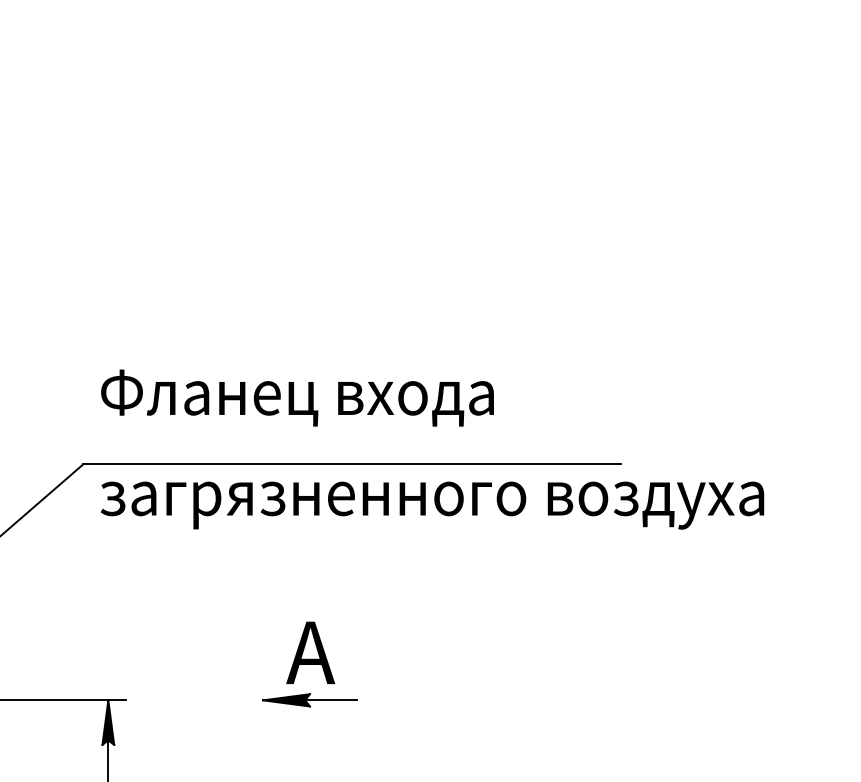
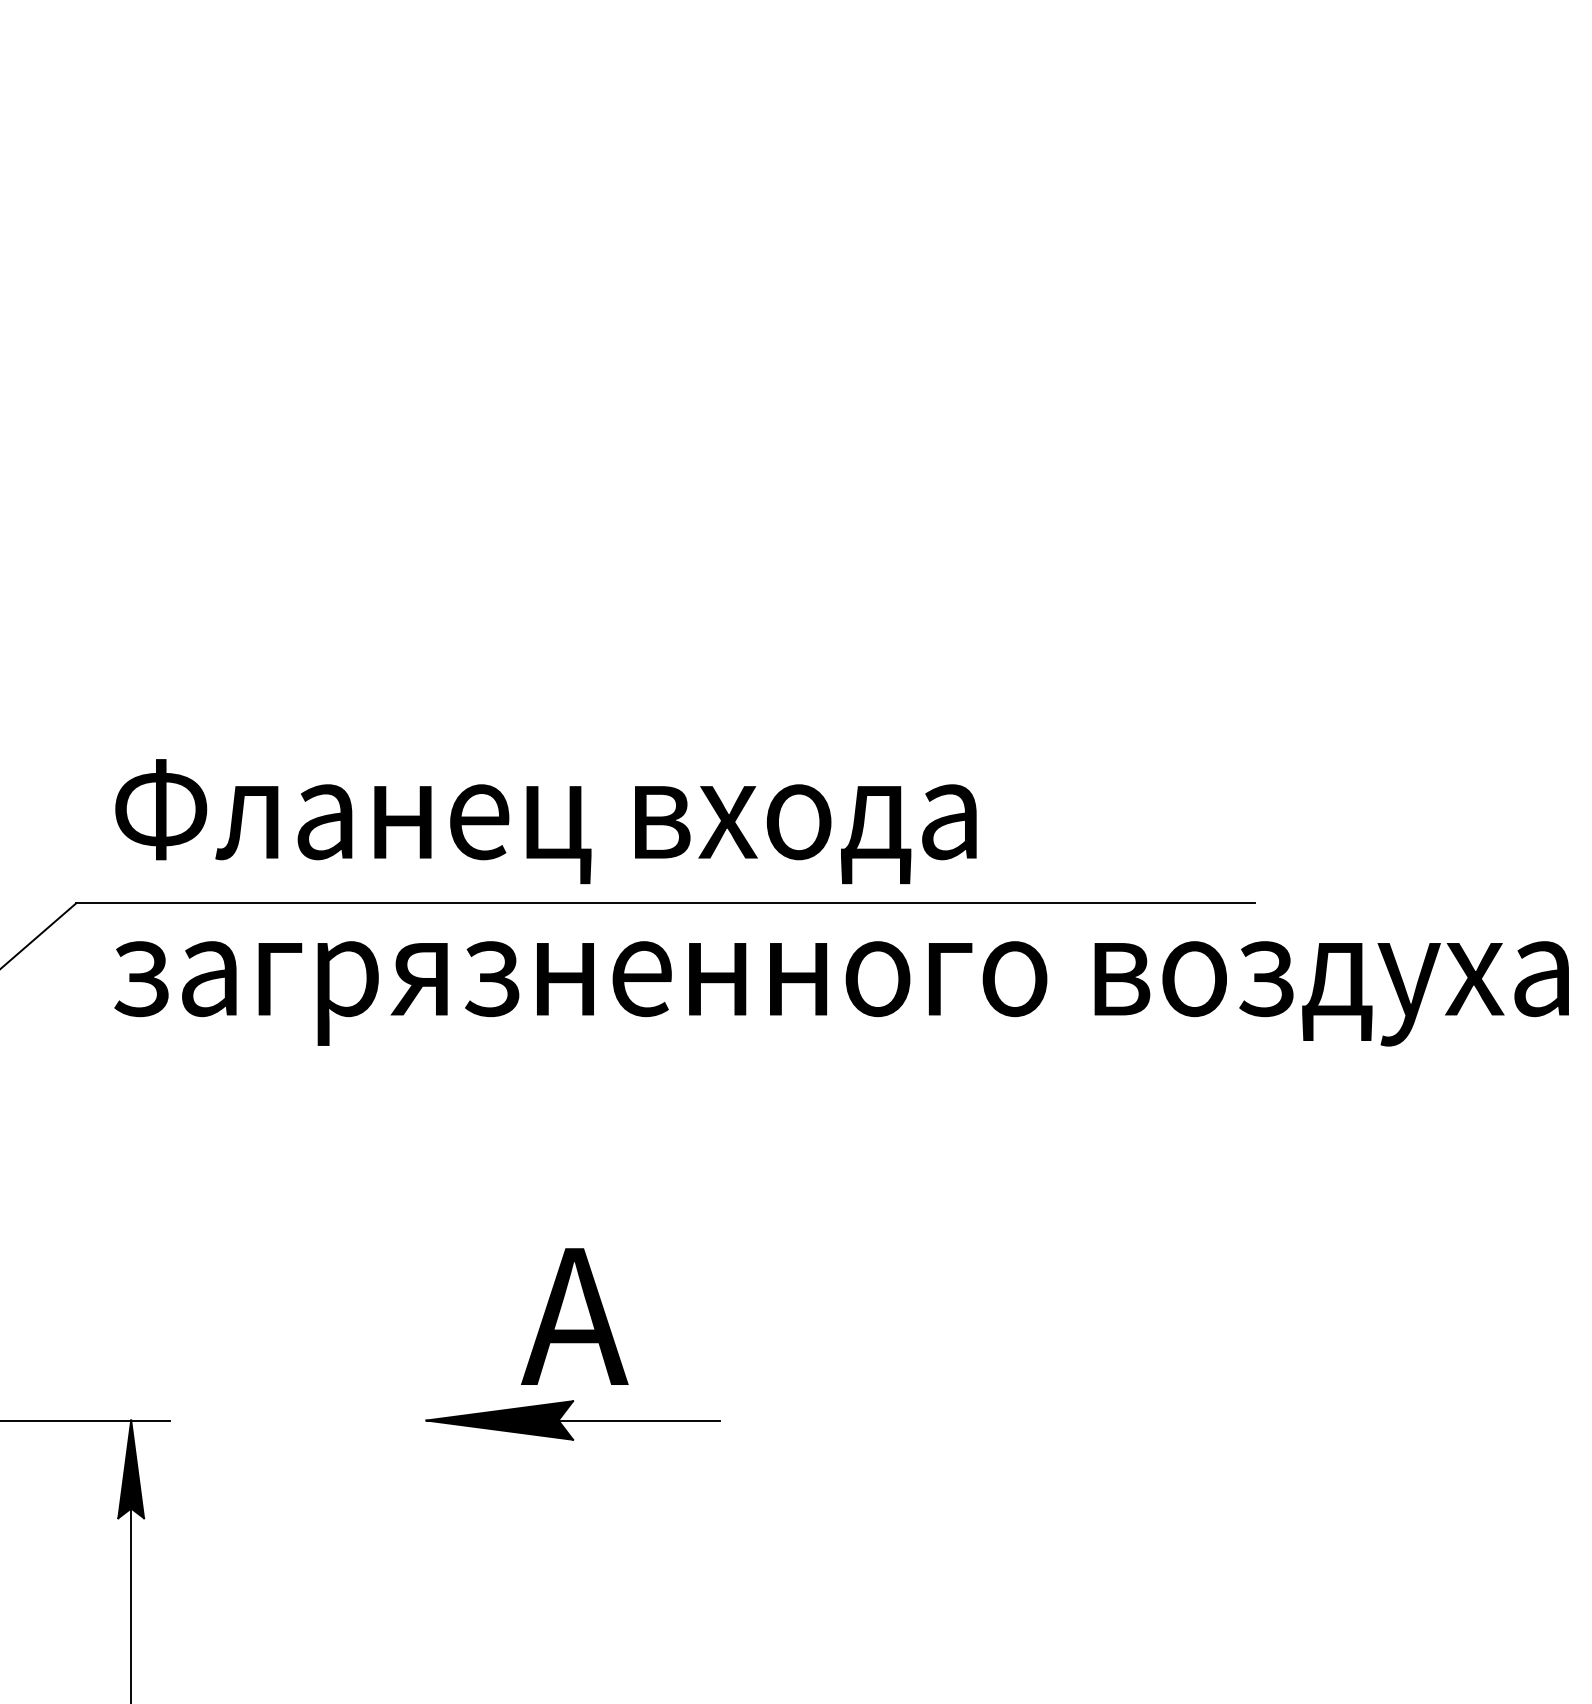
text: (297, 397) -> (545, 820), moved
part: (309, 700) -> (572, 1420), size x1.43

